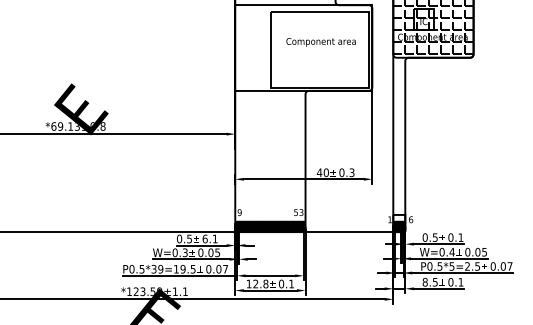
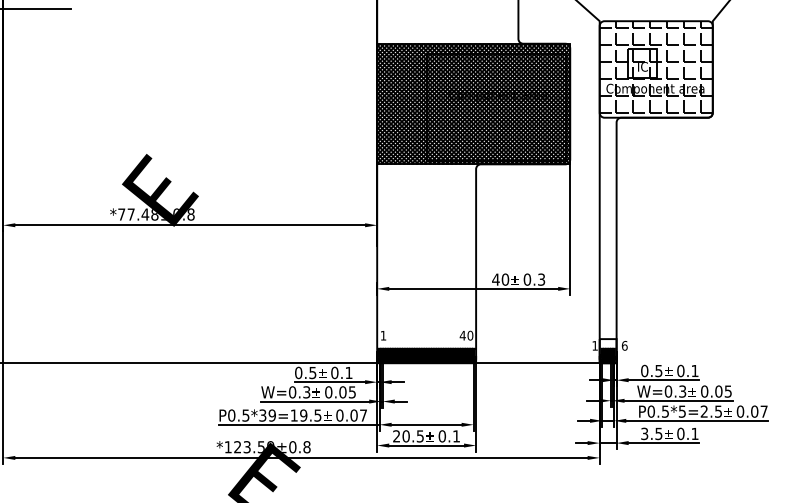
hatch: (303, 47) -> (473, 103), added
text: (65, 126) -> (138, 214), *69.13±0.8 -> *77.48±0.8
text: (239, 212) -> (383, 335), 9 -> 1
text: (298, 212) -> (466, 335), 53 -> 40
text: (204, 238) -> (334, 372), 6.1 -> 0.1
text: (452, 252) -> (682, 391), W=0.4 -> W=0.3
text: (425, 282) -> (644, 433), 8.5 -> 3.5
text: (257, 284) -> (408, 436), 12.8 -> 20.5
text: (180, 291) -> (299, 447), *123.59±1.1 -> *123.59±0.8

